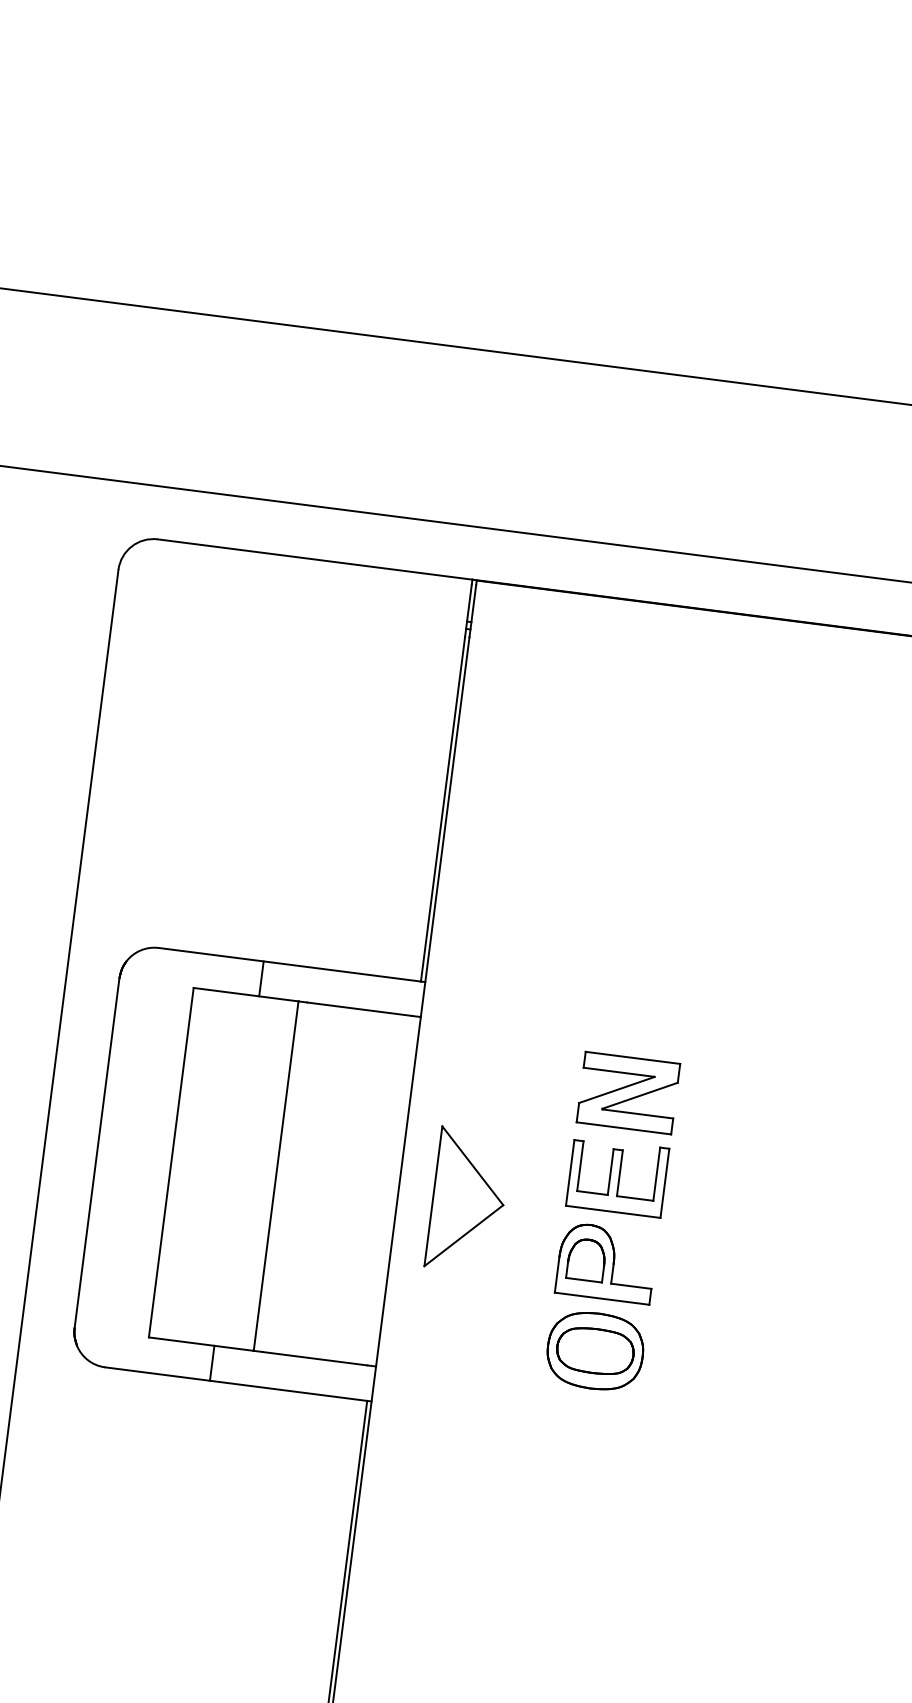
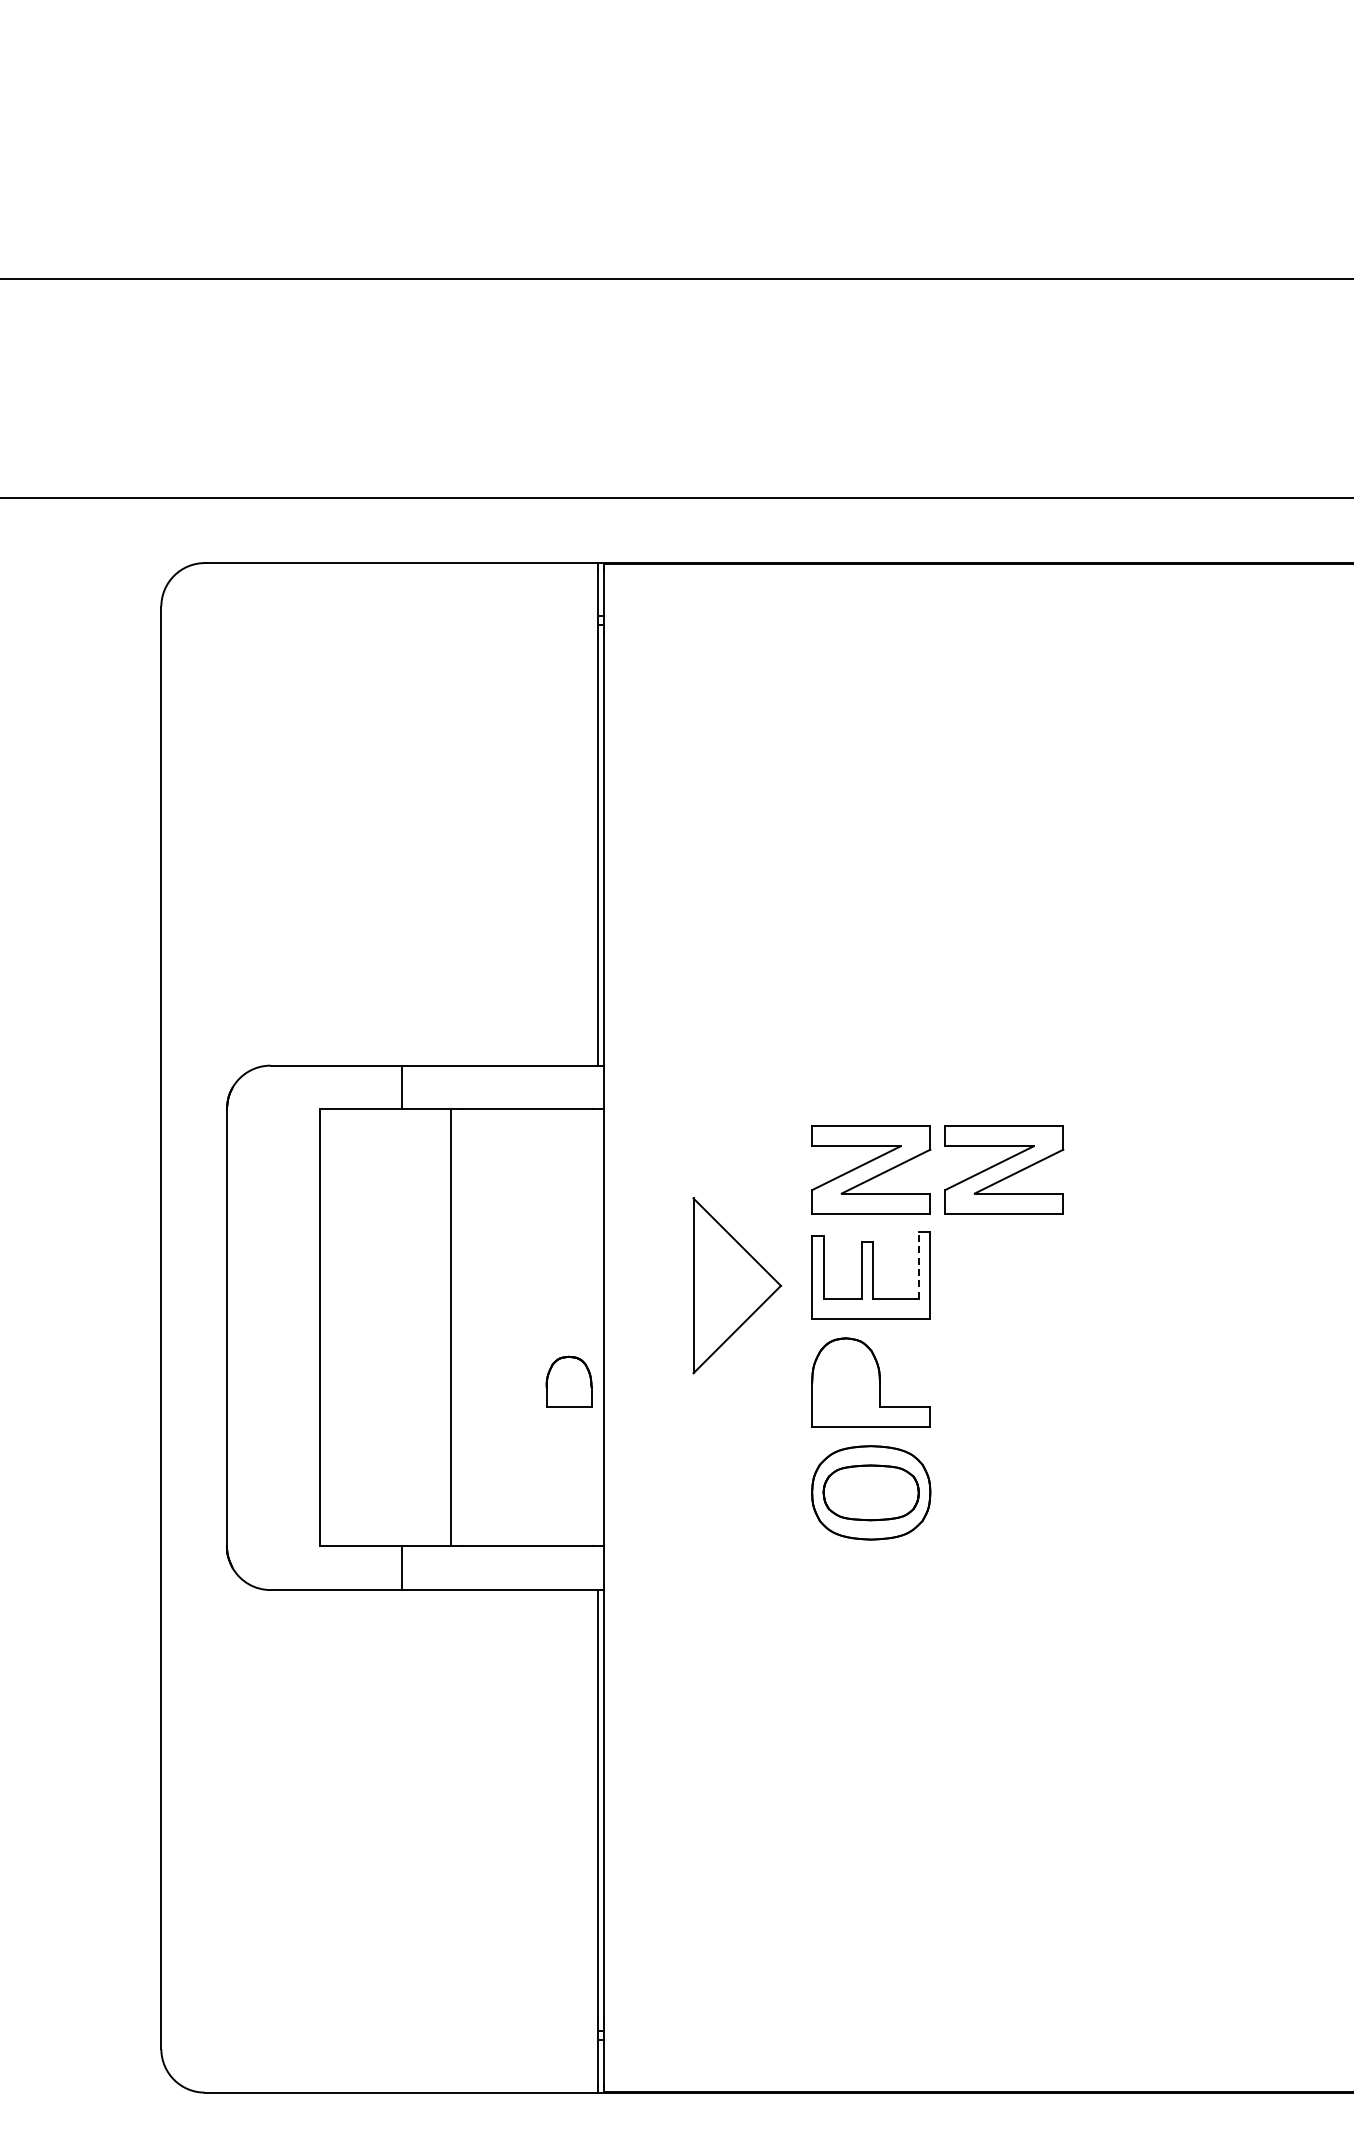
part: (735, 1106) -> (1004, 1169), added
line: (656, 1174) -> (918, 1265), solid -> dashed
part: (468, 1200) -> (737, 1285), moved
part: (586, 1259) -> (568, 1381), moved

